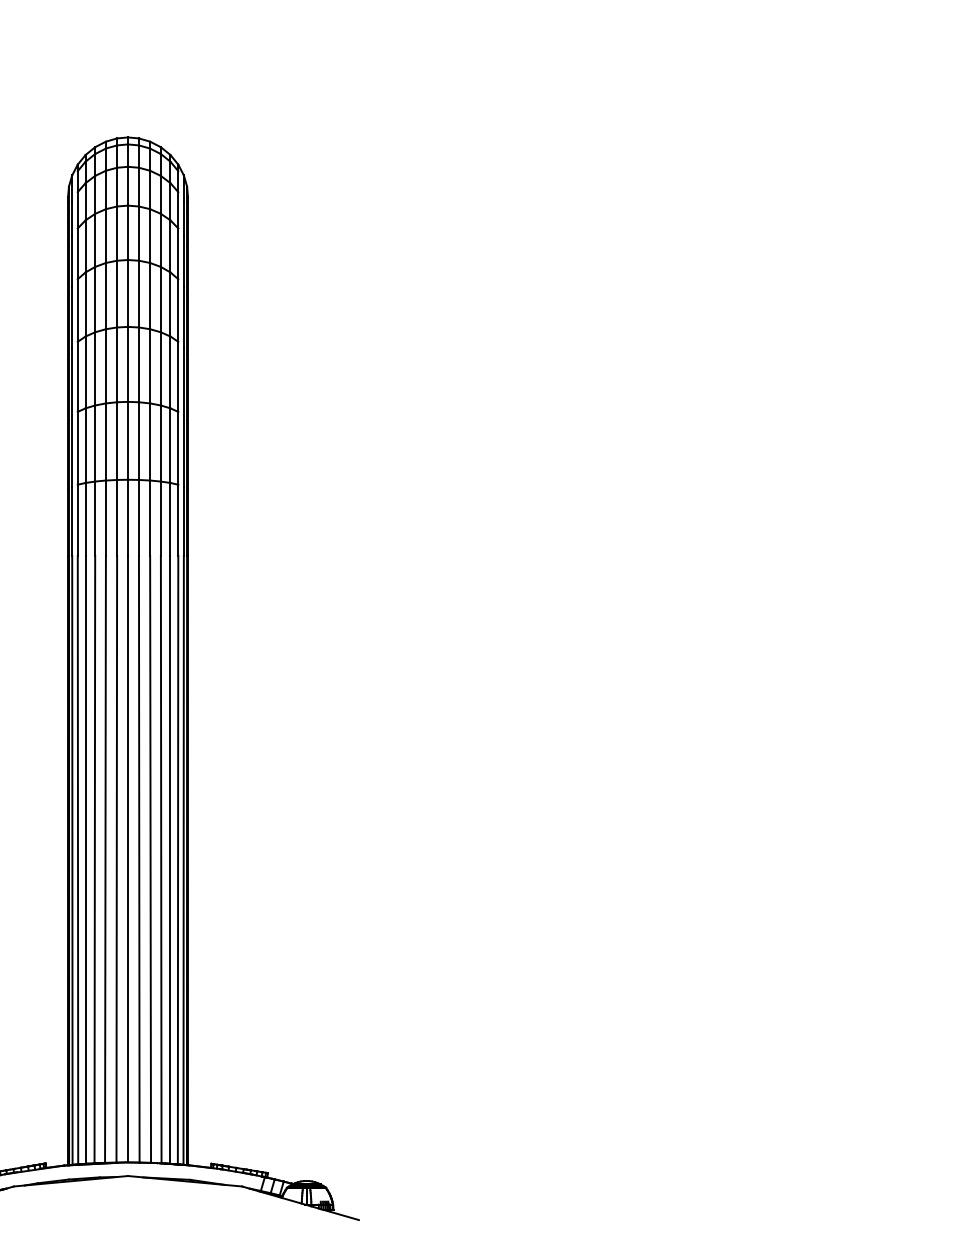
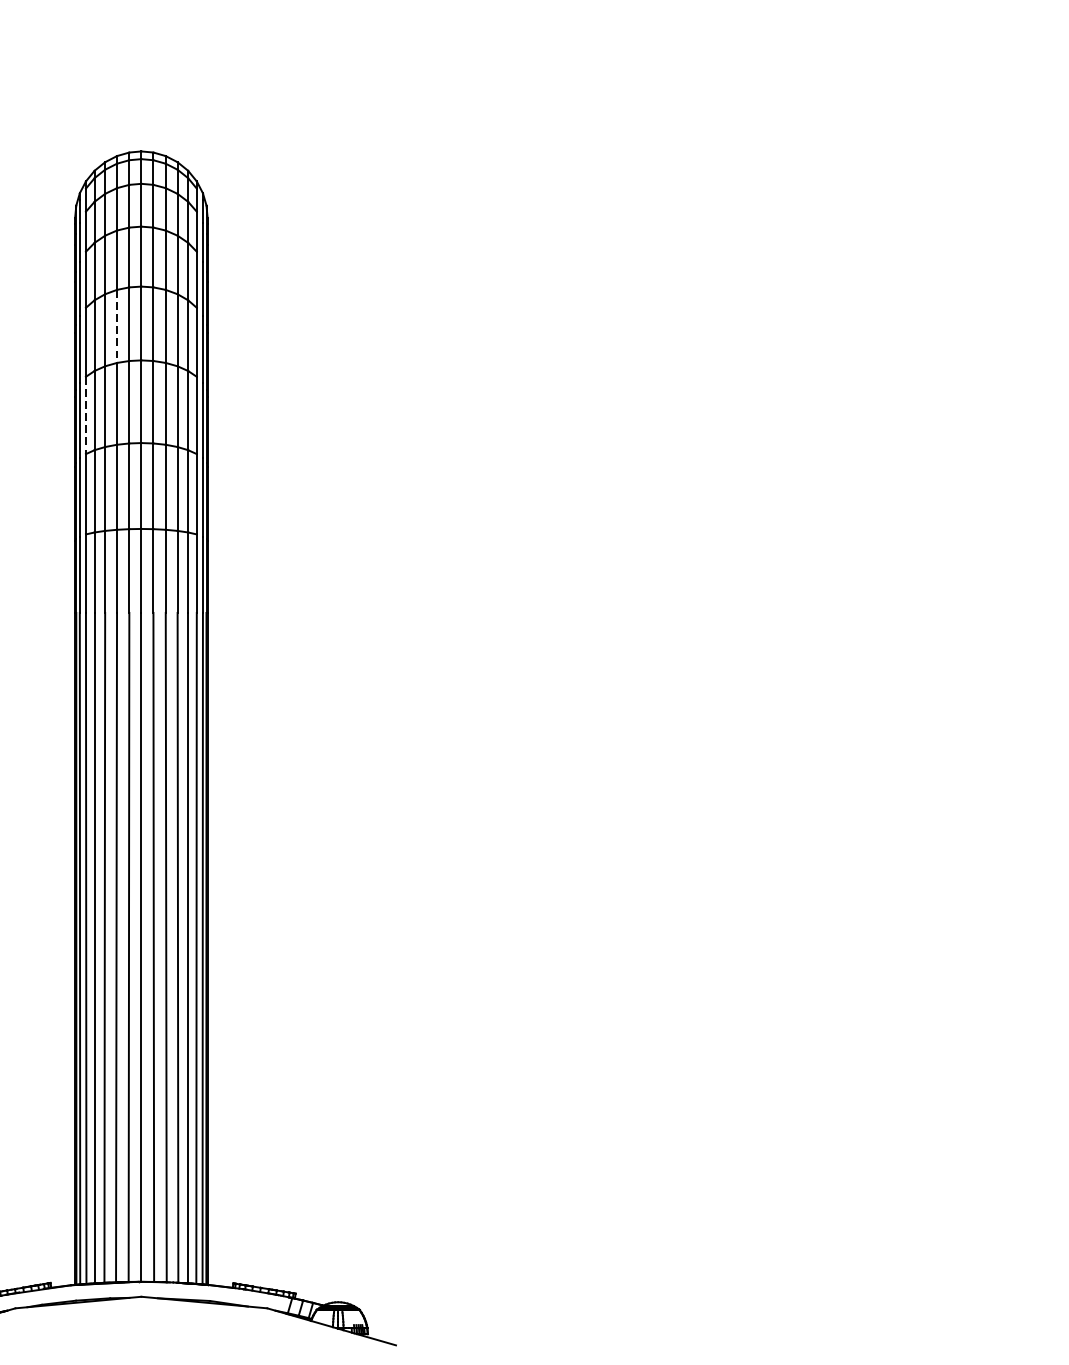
line: (105, 296) -> (116, 326), solid -> dashed
line: (77, 377) -> (85, 416), solid -> dashed

